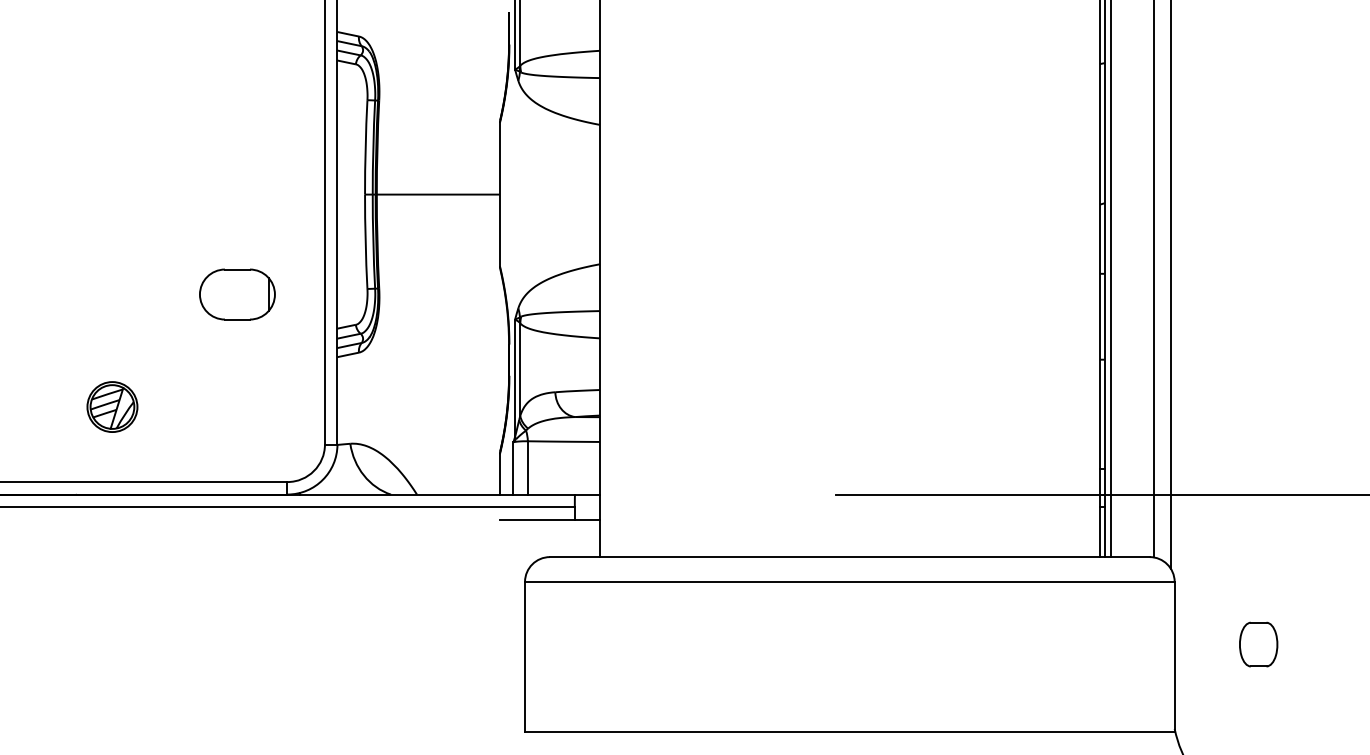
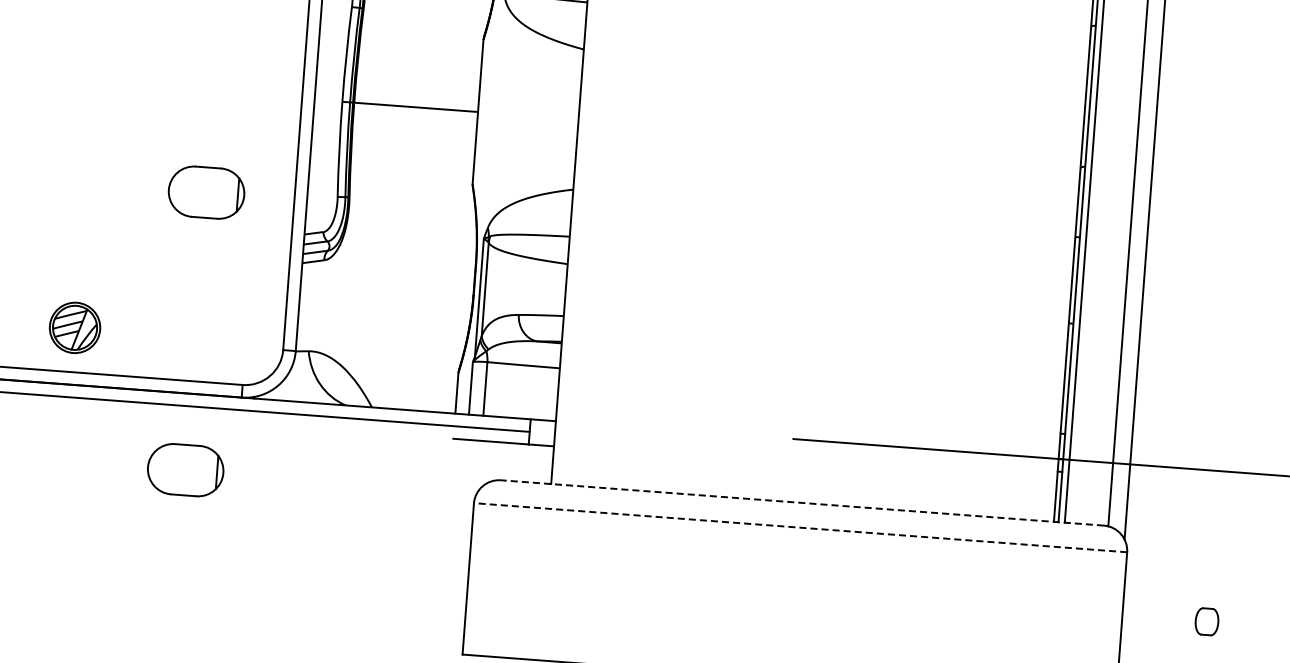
part: (112, 406) -> (75, 327), moved
line: (849, 557) -> (802, 503), solid -> dashed
part: (237, 570) -> (185, 470), added
line: (849, 581) -> (800, 527), solid -> dashed
part: (1258, 644) -> (1206, 621), size x0.6

